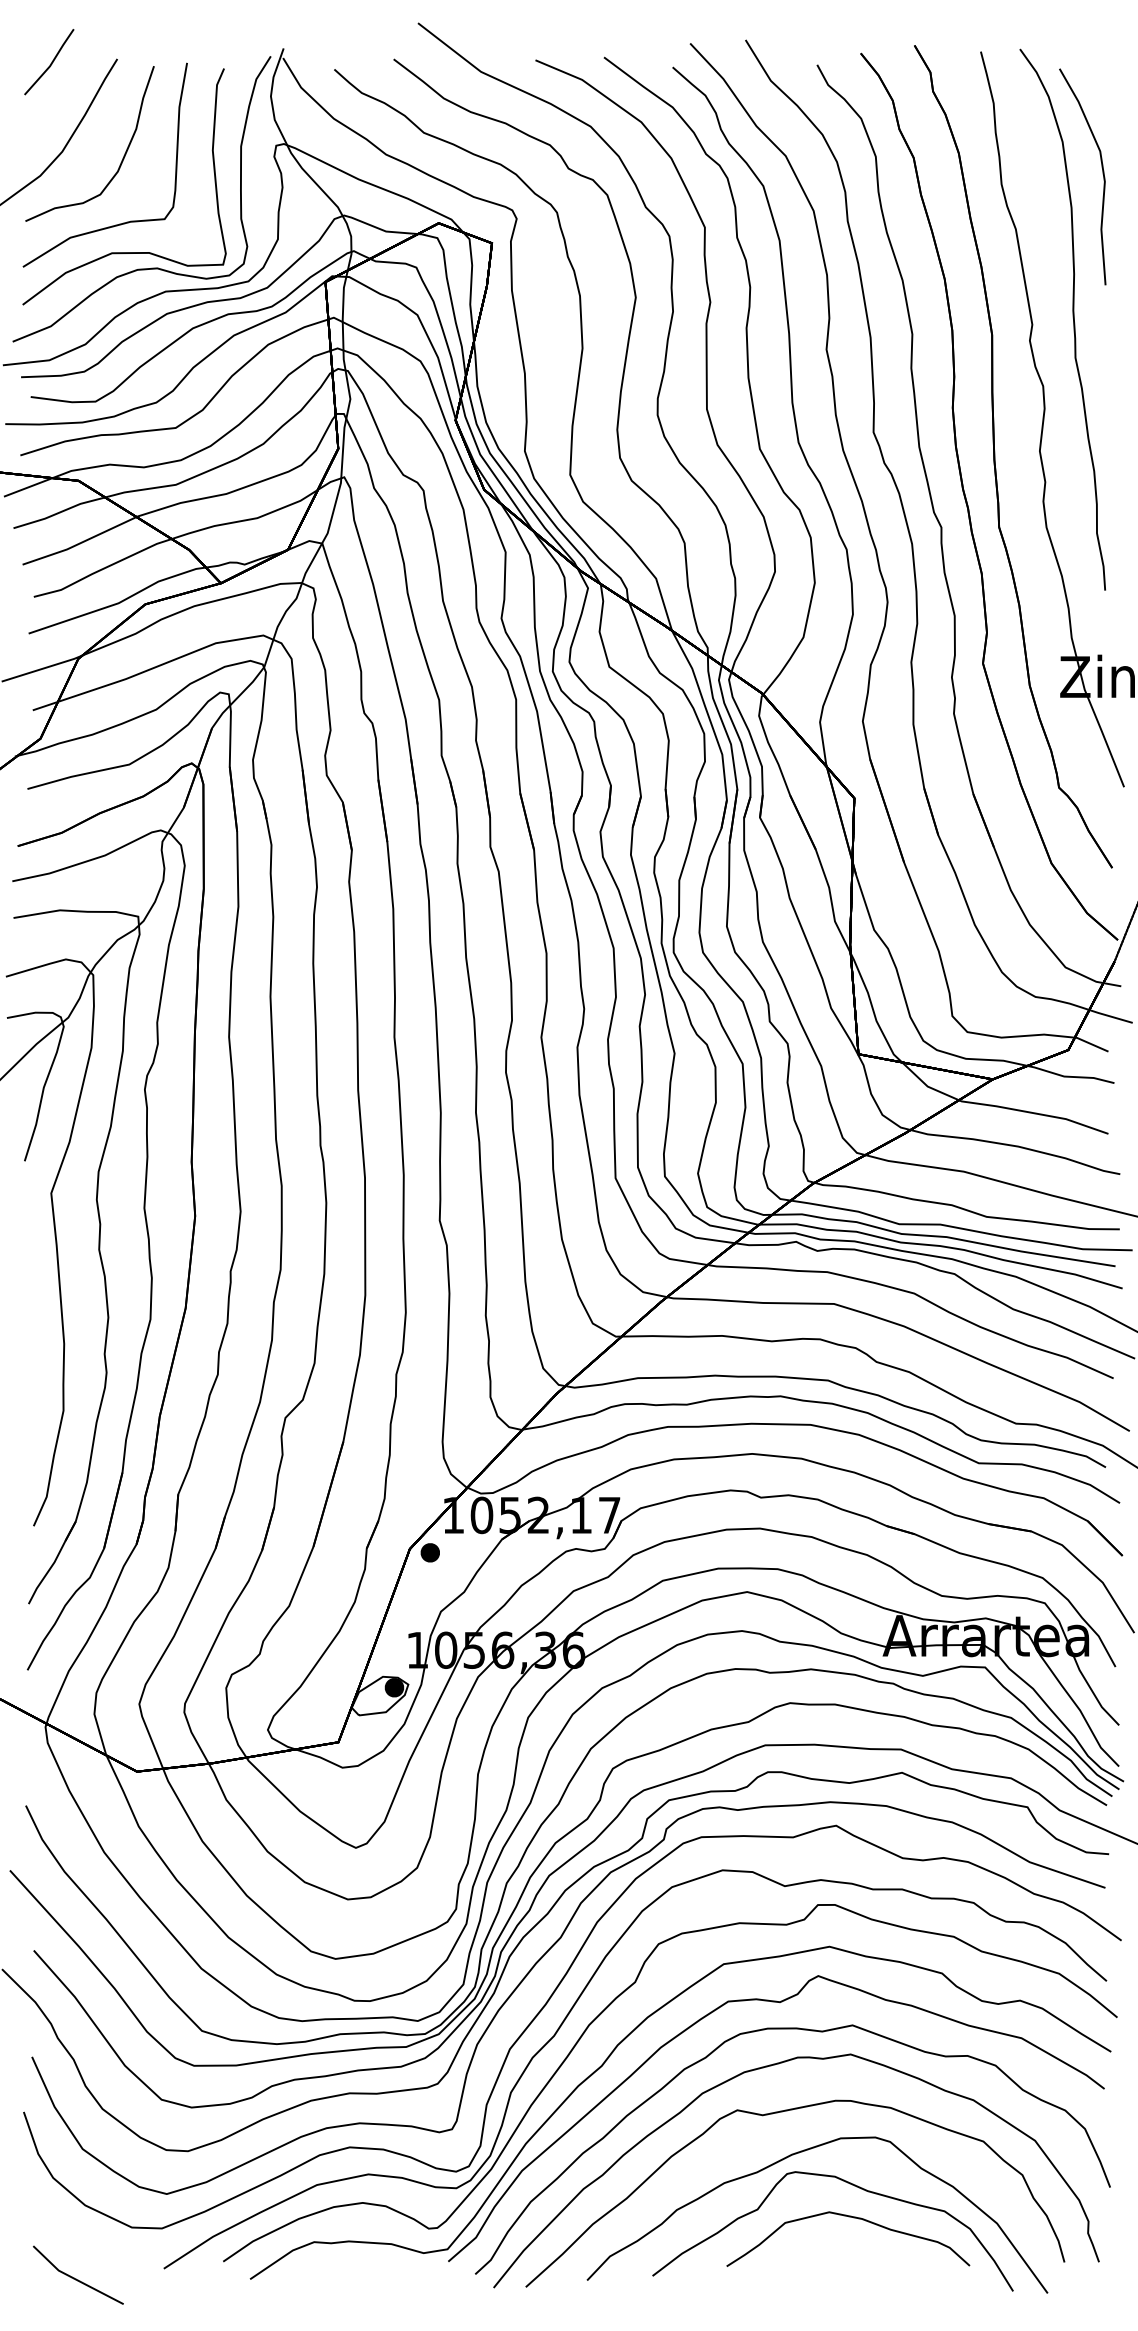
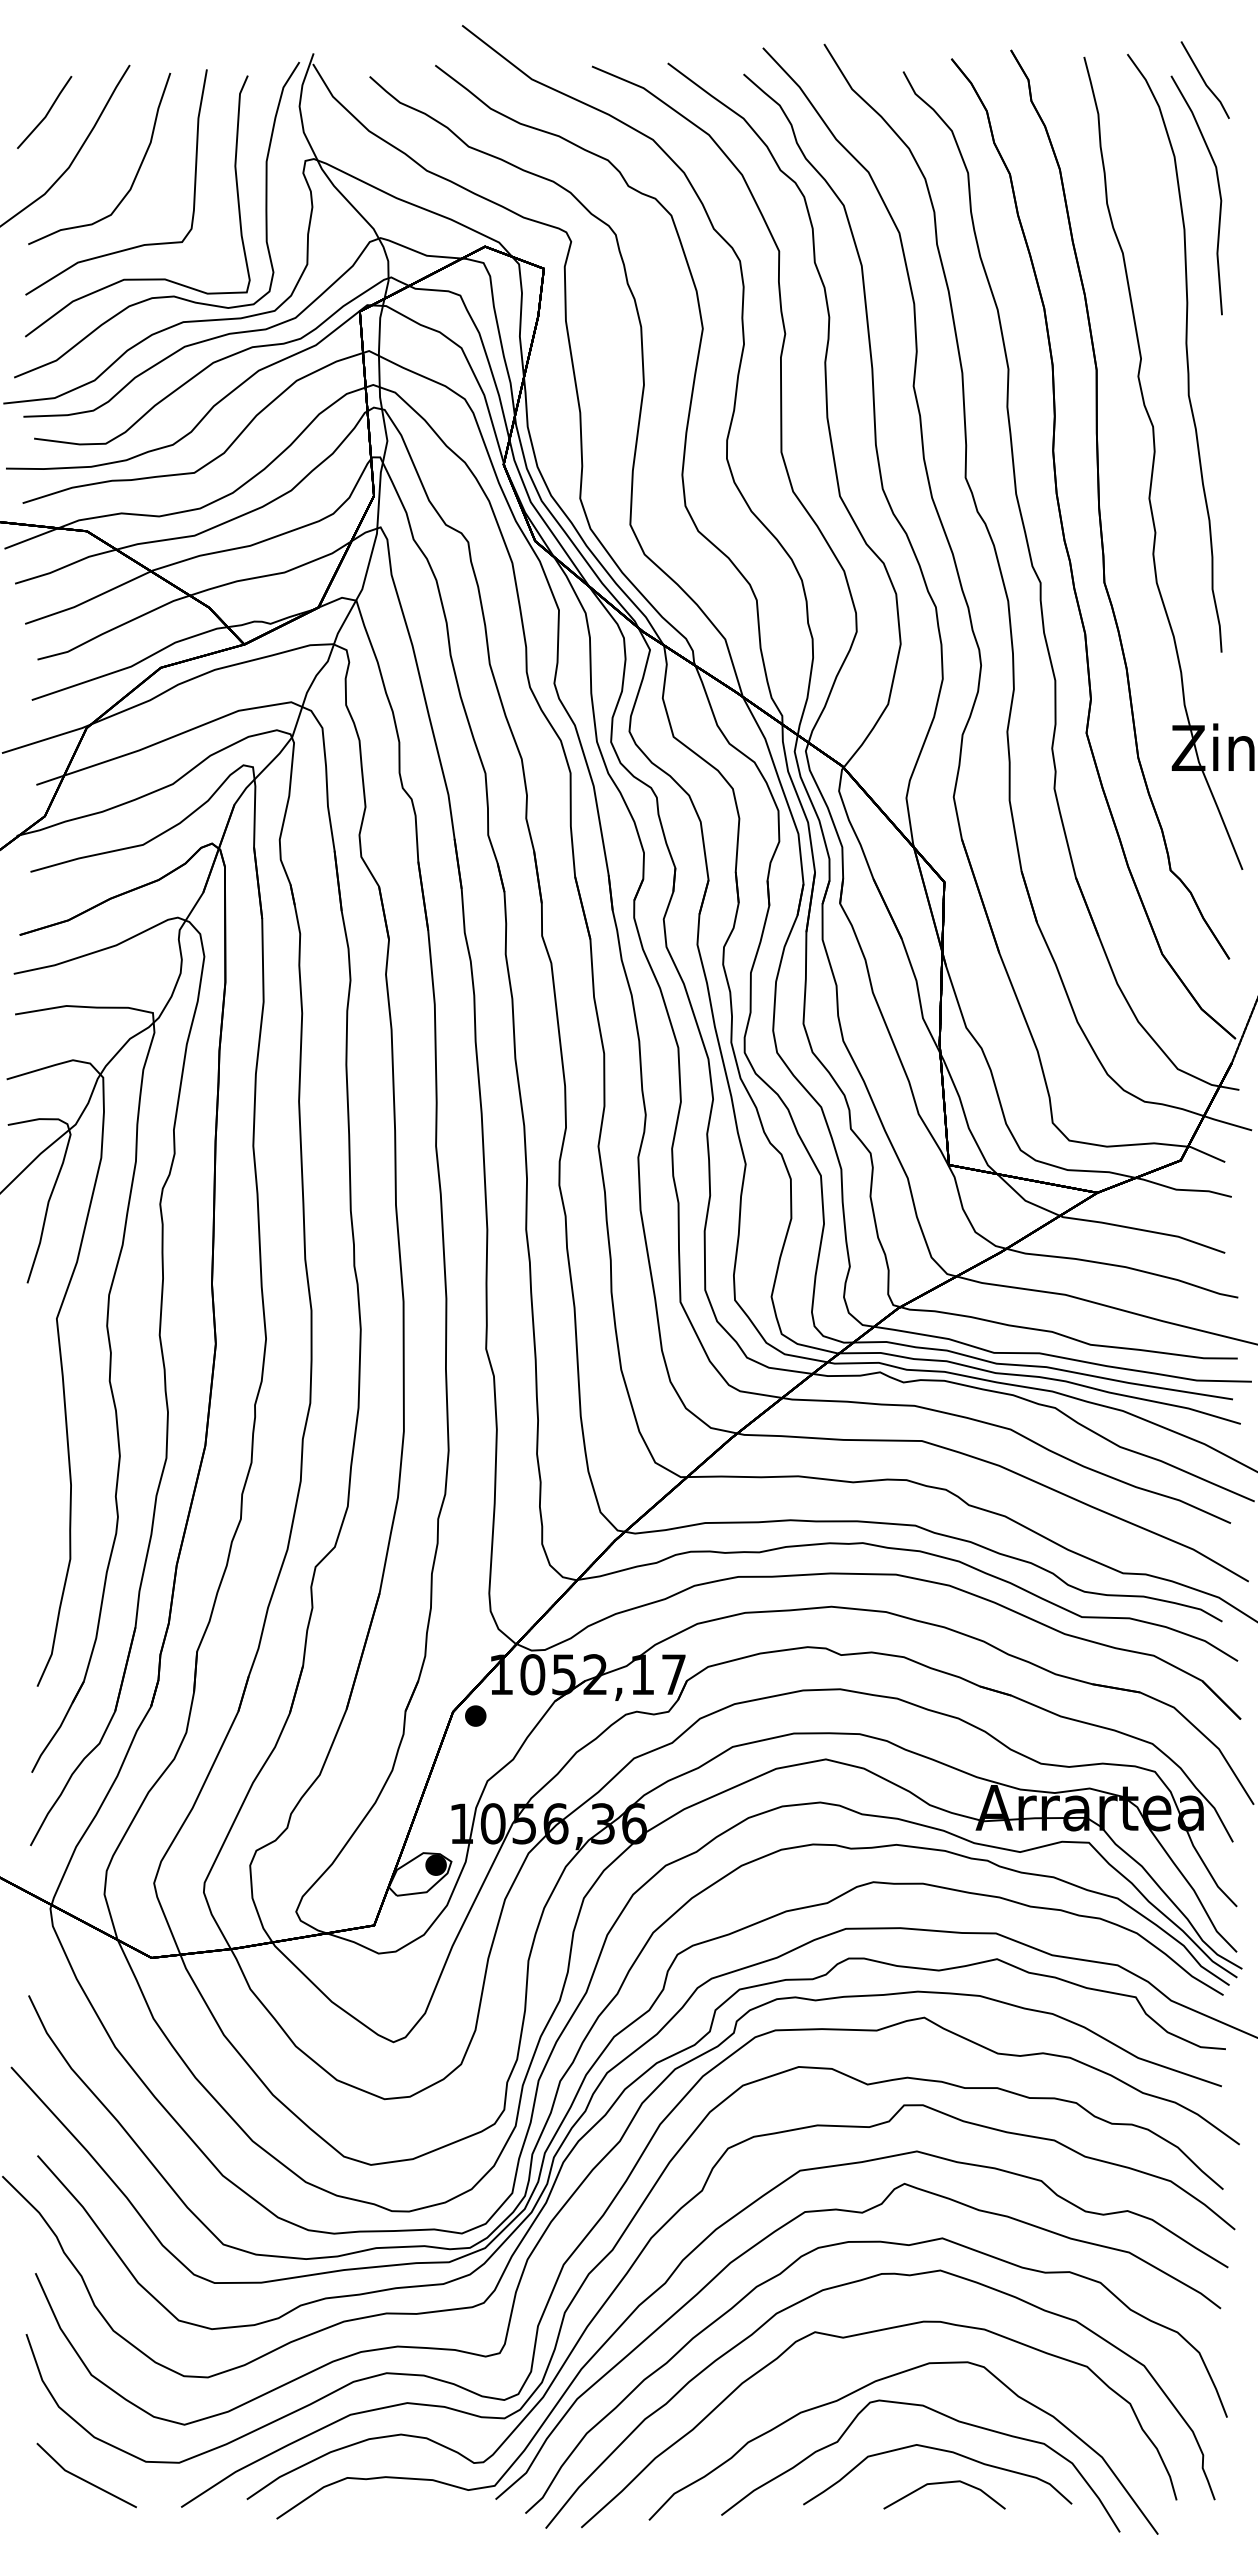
line: (51, 63) -> (46, 113), moved
part: (1089, 72) -> (1204, 79), added
part: (854, 2247) -> (944, 2483), added
line: (77, 2278) -> (85, 2479), moved

